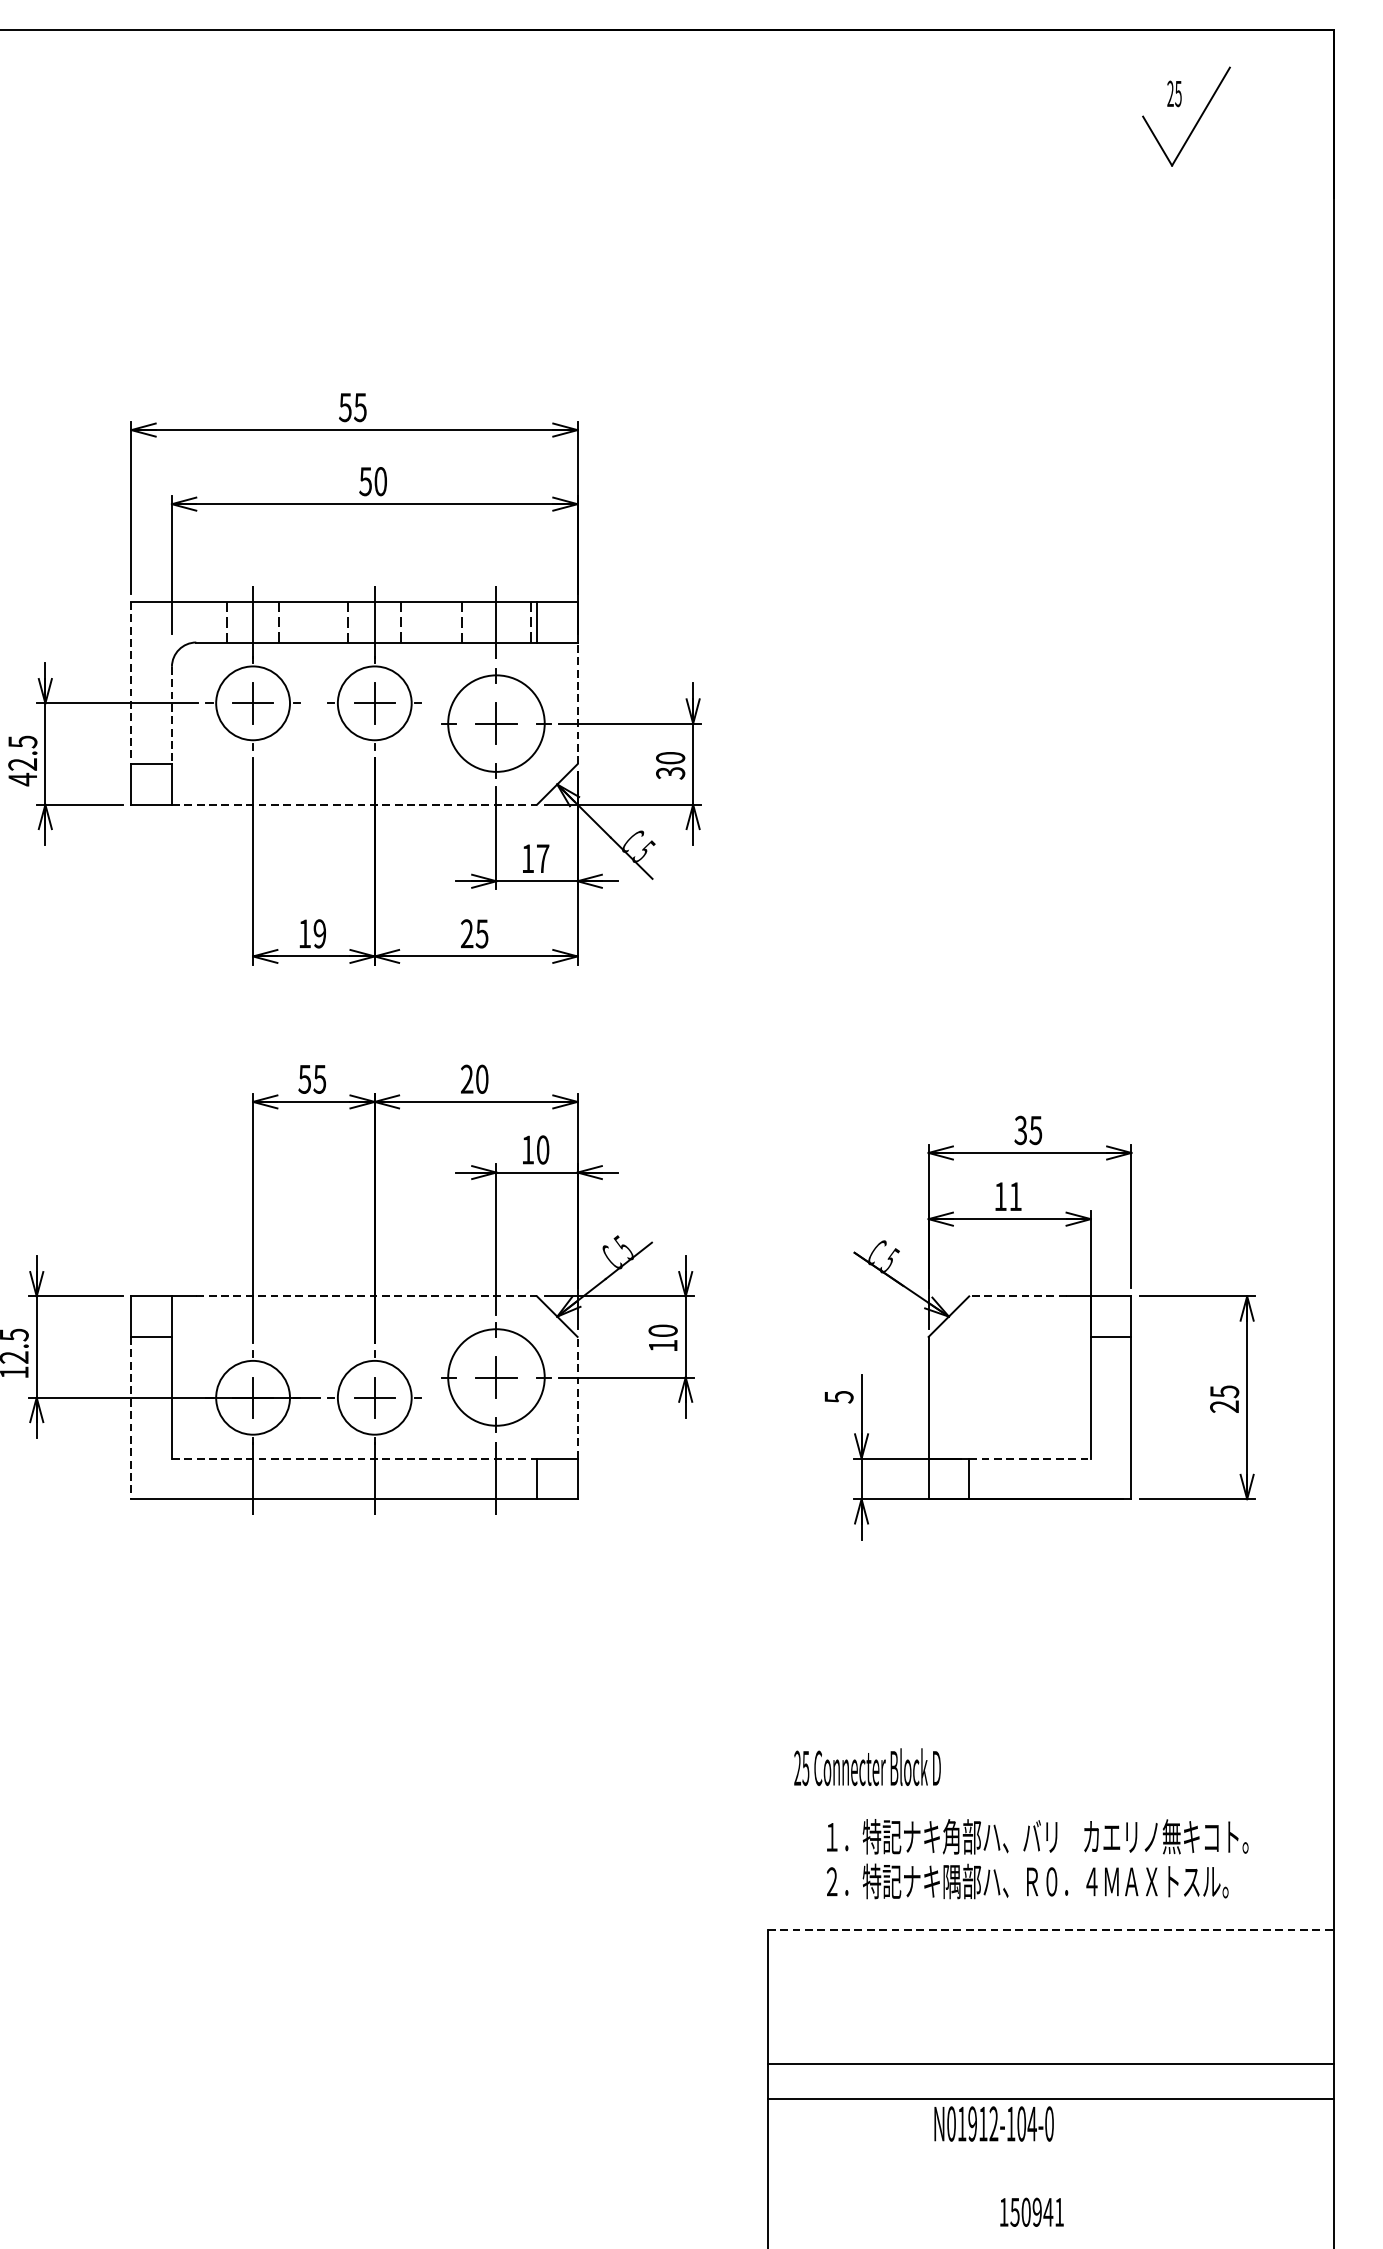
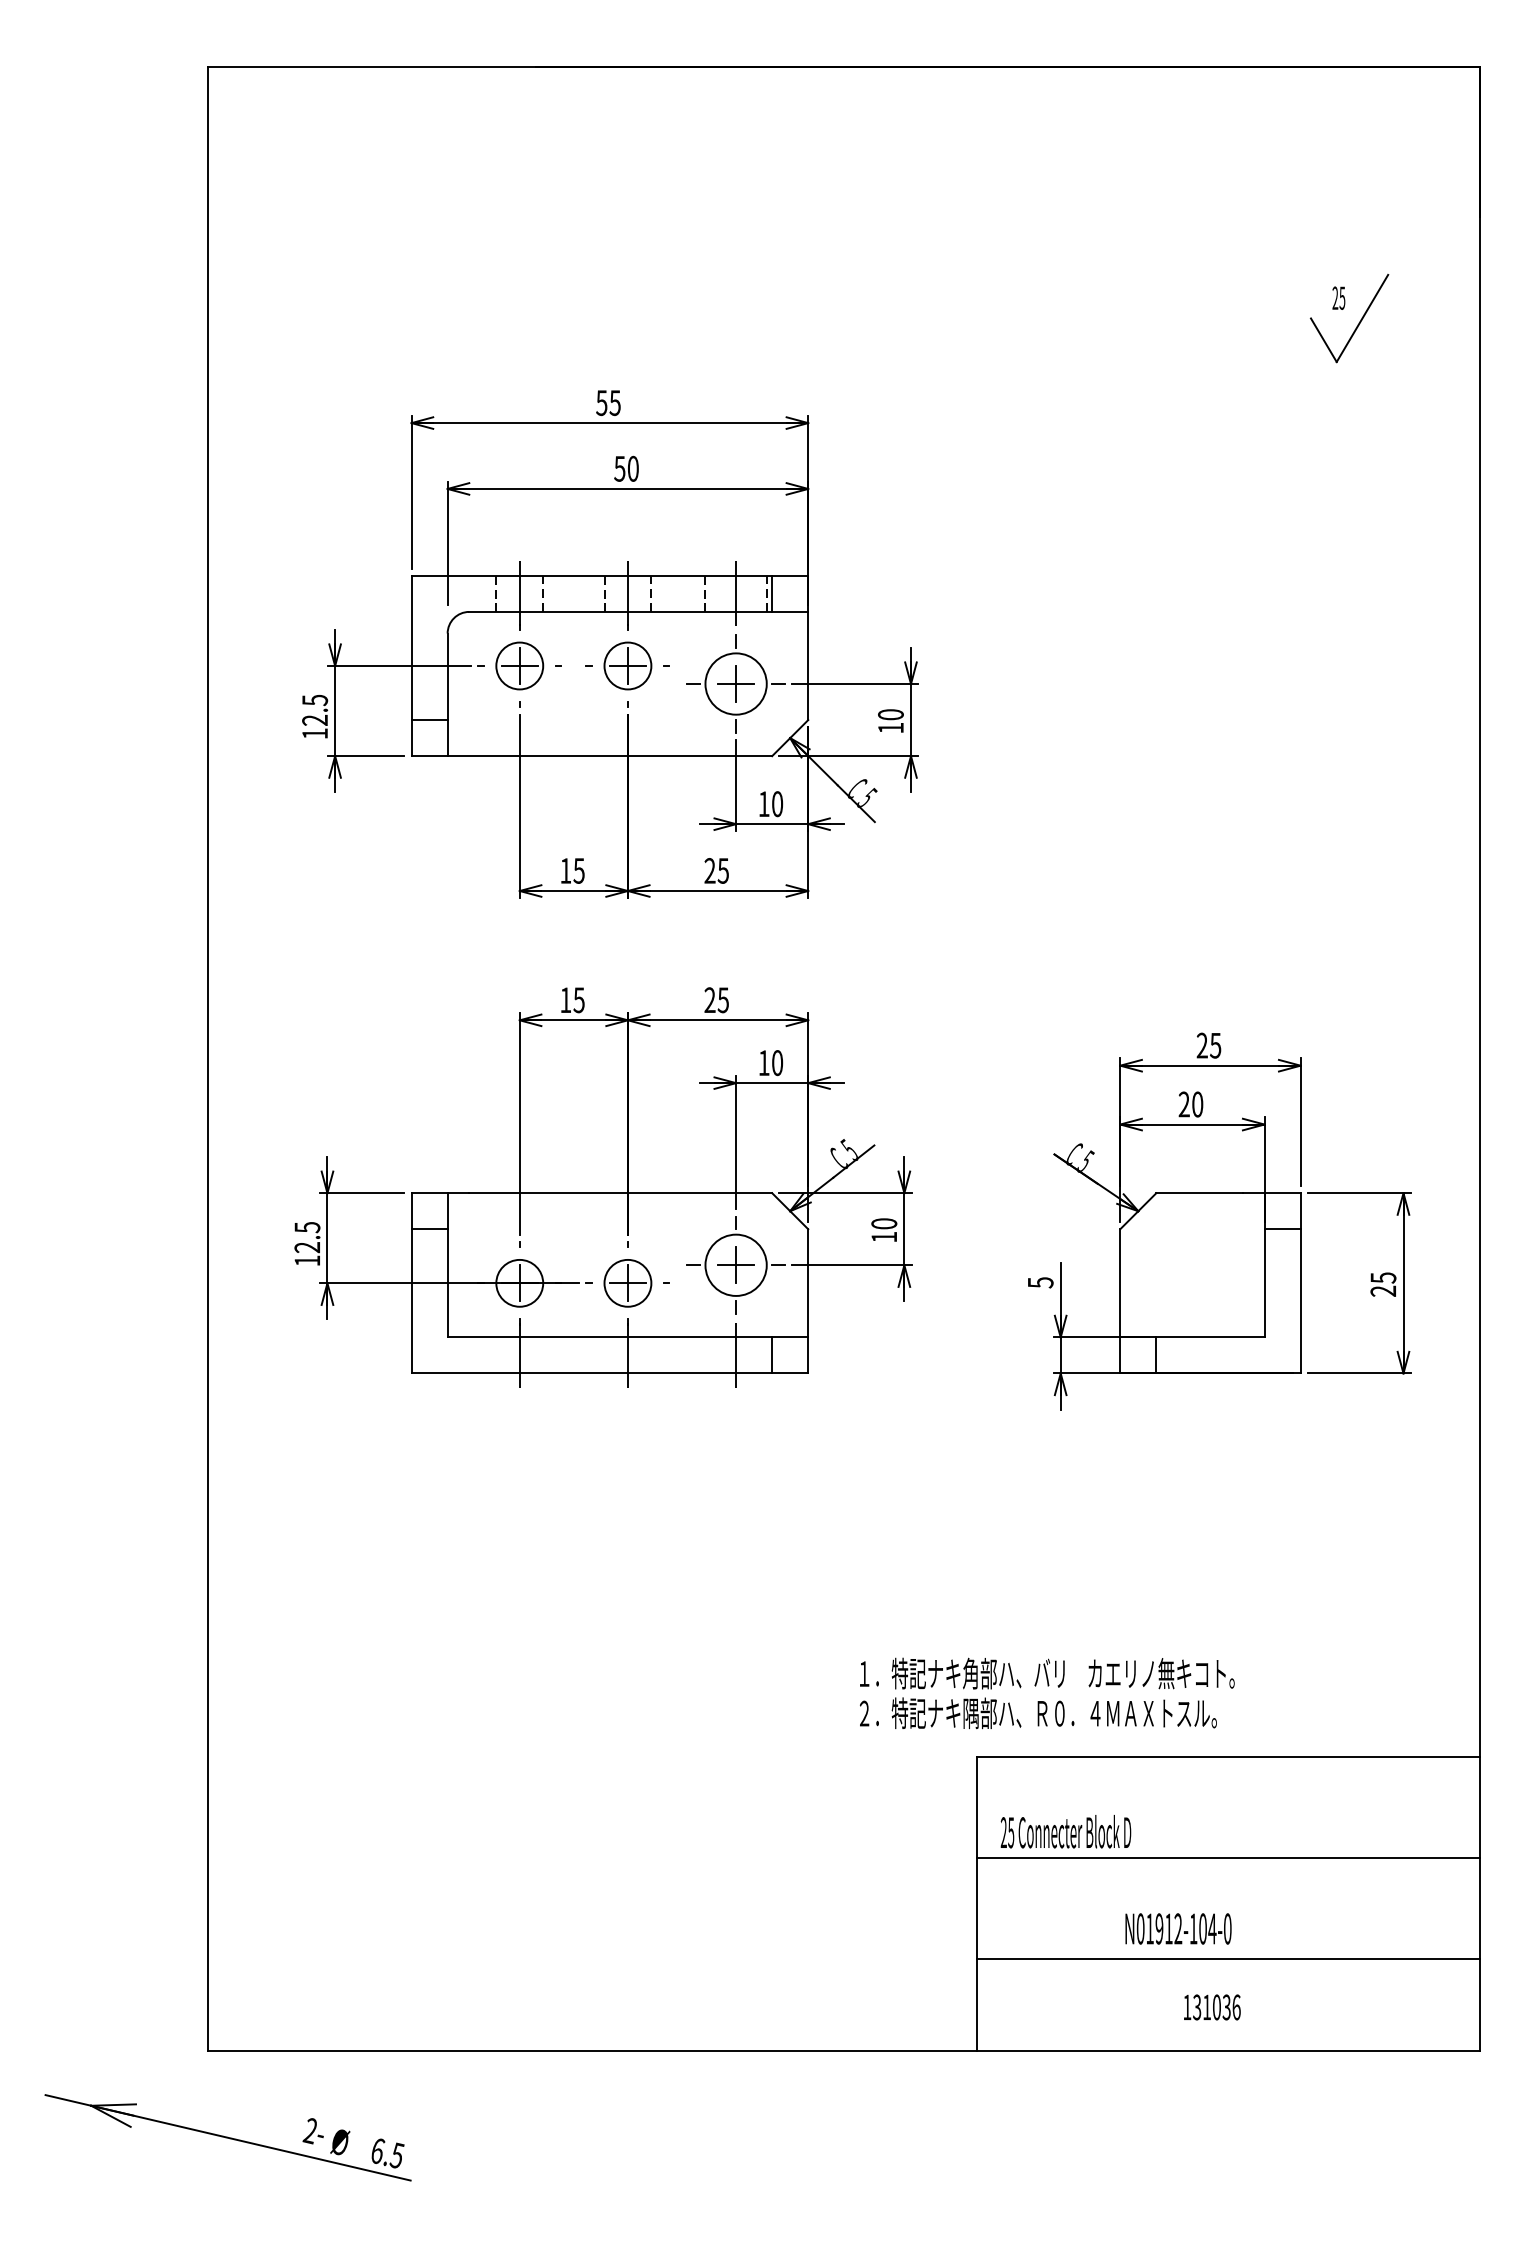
part: (1195, 123) -> (1357, 324), moved
line: (131, 683) -> (411, 648), dashed -> solid
circle: (252, 702) -> (519, 665), size x0.71
circle: (374, 702) -> (627, 665), size x0.71
line: (577, 702) -> (808, 665), dashed -> solid
line: (171, 716) -> (447, 677), dashed -> solid
circle: (495, 723) -> (735, 683), size x0.71
text: (670, 772) -> (890, 727), 30 -> 10
text: (22, 779) -> (314, 733), 42.5 -> 12.5
line: (355, 805) -> (610, 756), dashed -> solid
text: (543, 859) -> (777, 804), 17 -> 10
text: (319, 933) -> (578, 870), 19 -> 15
text: (304, 1079) -> (565, 1000), 55 -> 15
text: (481, 1079) -> (722, 1000), 20 -> 25
text: (1019, 1130) -> (1201, 1045), 35 -> 25
text: (1007, 1196) -> (1190, 1104), 11 -> 20
line: (367, 1296) -> (621, 1193), dashed -> solid
line: (1017, 1296) -> (1199, 1193), dashed -> solid
circle: (495, 1376) -> (735, 1264), size x0.71
circle: (252, 1396) -> (519, 1282), size x0.71
circle: (374, 1396) -> (627, 1282), size x0.71
line: (577, 1396) -> (808, 1282), dashed -> solid
line: (131, 1418) -> (411, 1301), dashed -> solid
line: (355, 1458) -> (610, 1337), dashed -> solid
line: (1030, 1458) -> (1210, 1337), dashed -> solid
text: (866, 1766) -> (1065, 1831), moved
text: (1037, 1859) -> (1047, 1693), moved
line: (1050, 1930) -> (1228, 1756), dashed -> solid
line: (1050, 2063) -> (1228, 1958), moved
line: (1050, 2098) -> (1228, 1857), moved
text: (1036, 2212) -> (1216, 2007), 150941 -> 131036

